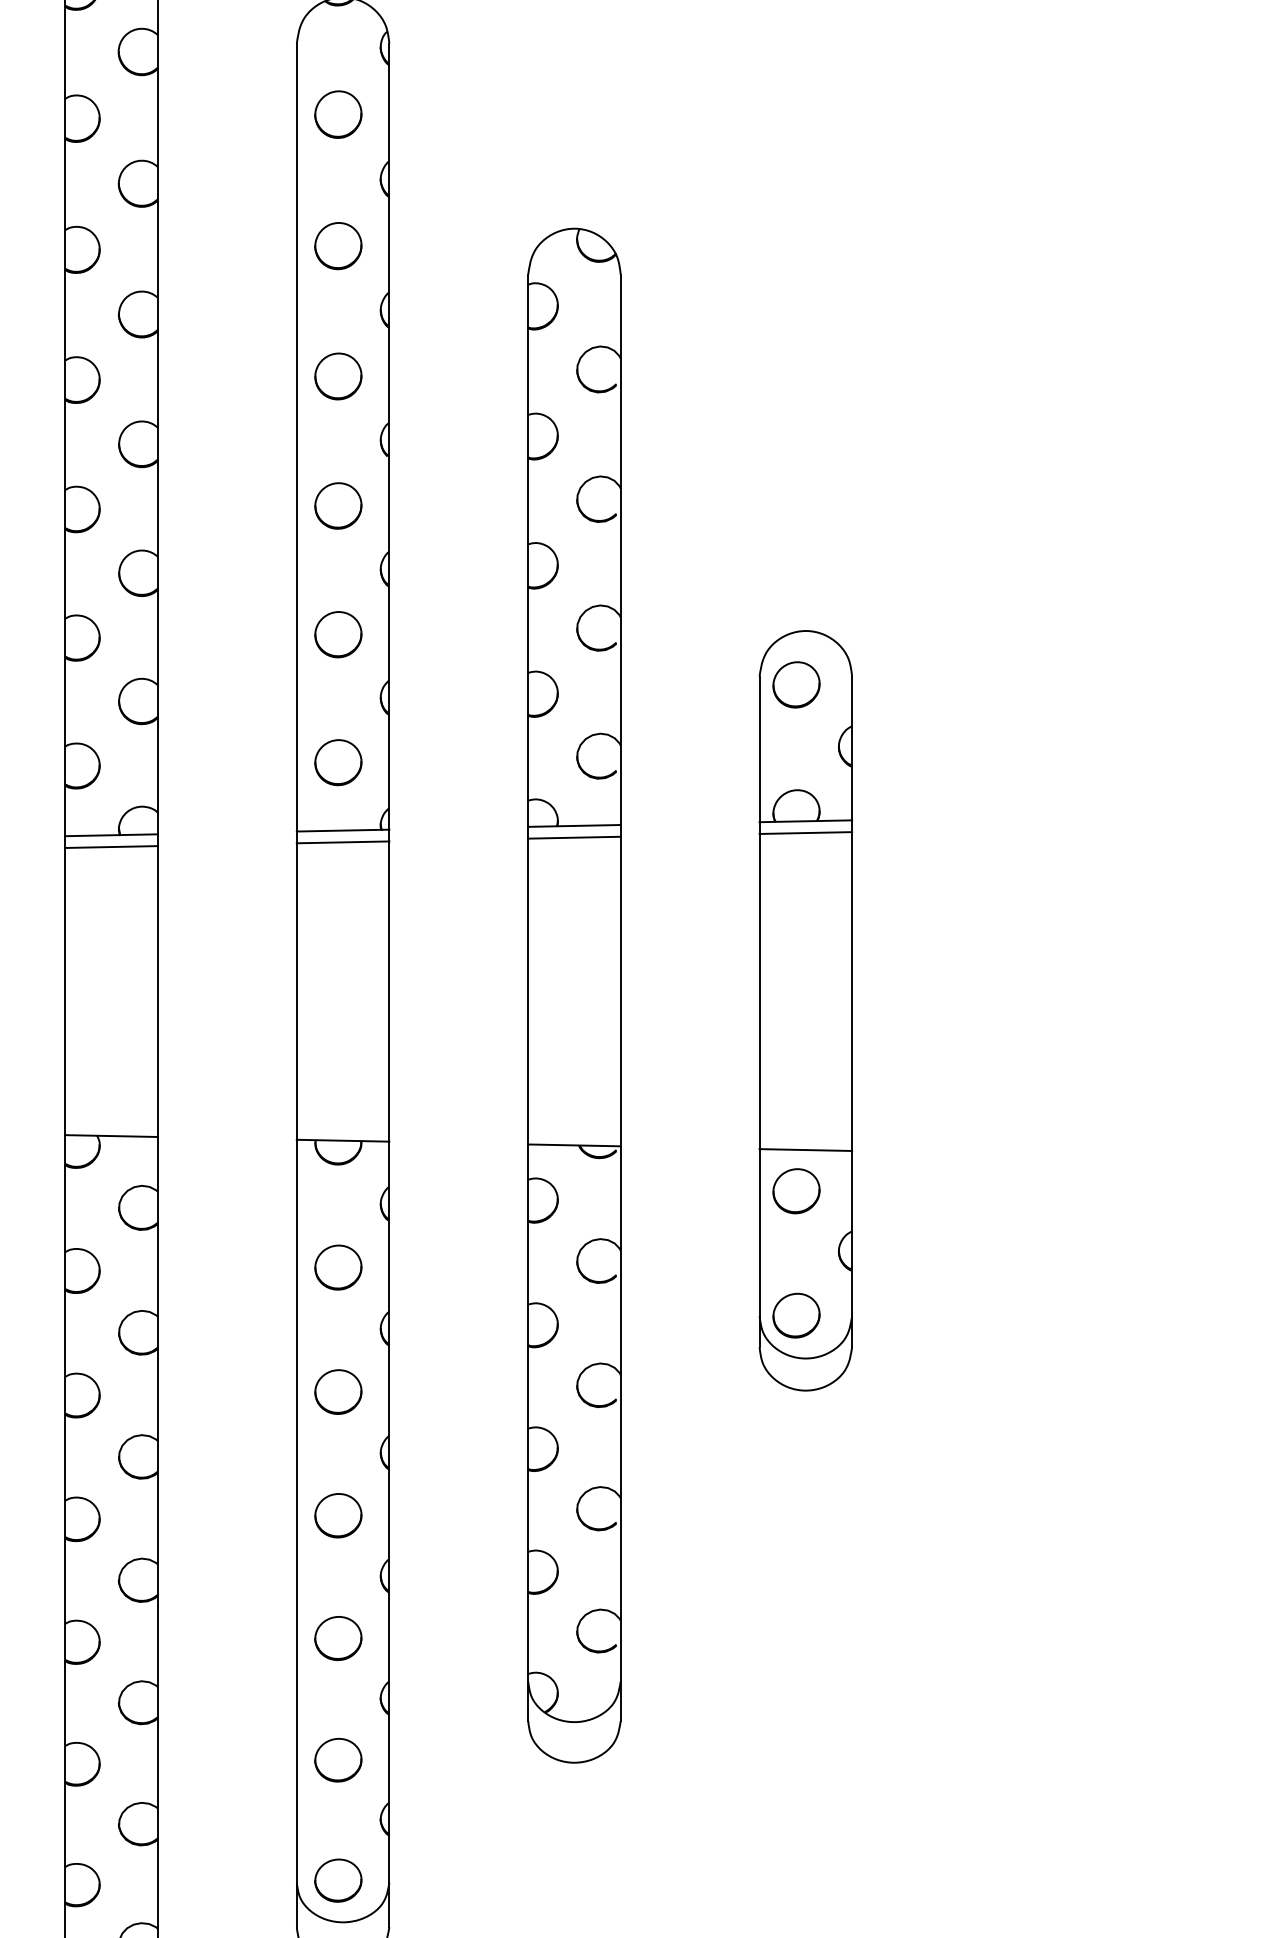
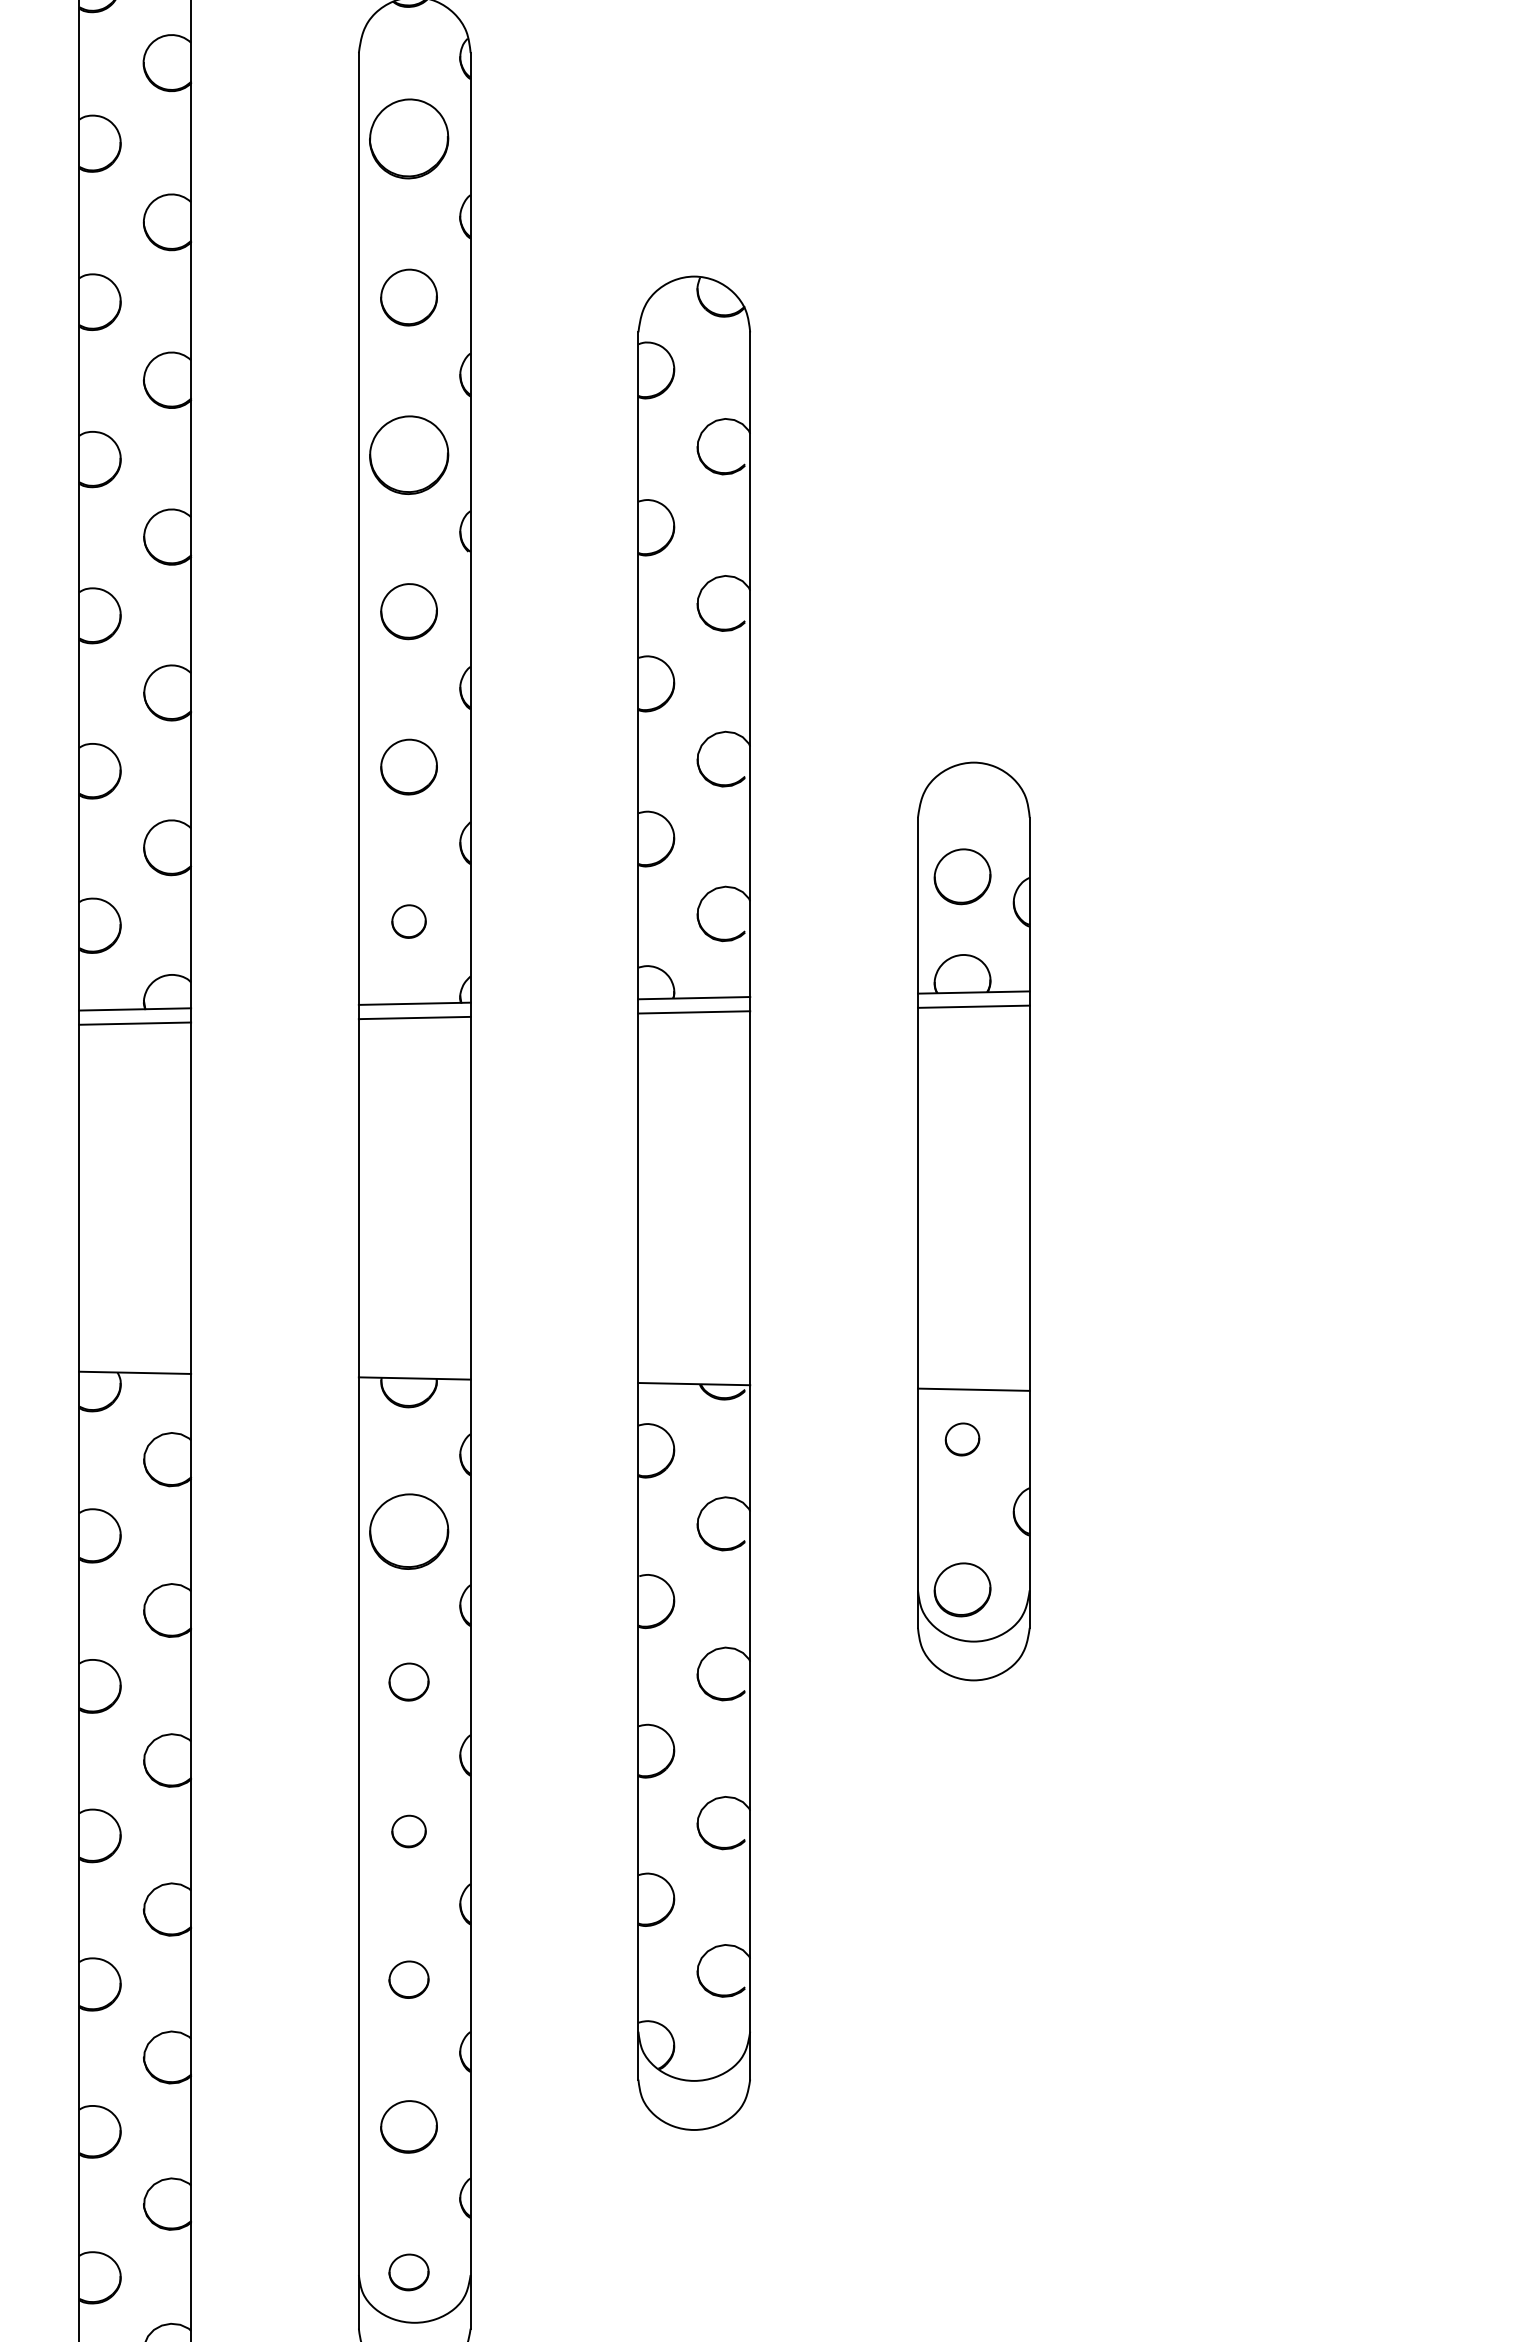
part: (337, 114) -> (408, 138), size x1.4
part: (337, 375) -> (408, 454), size x1.4
part: (796, 684) -> (962, 876), moved
part: (337, 762) -> (408, 921), size x0.6
part: (796, 1191) -> (962, 1439), size x0.6
part: (337, 1267) -> (408, 1531), size x1.4
part: (337, 1391) -> (408, 1681), size x0.7
part: (337, 1515) -> (408, 1831), size x0.6
part: (337, 1638) -> (408, 1979), size x0.7
part: (337, 1880) -> (408, 2272), size x0.7

